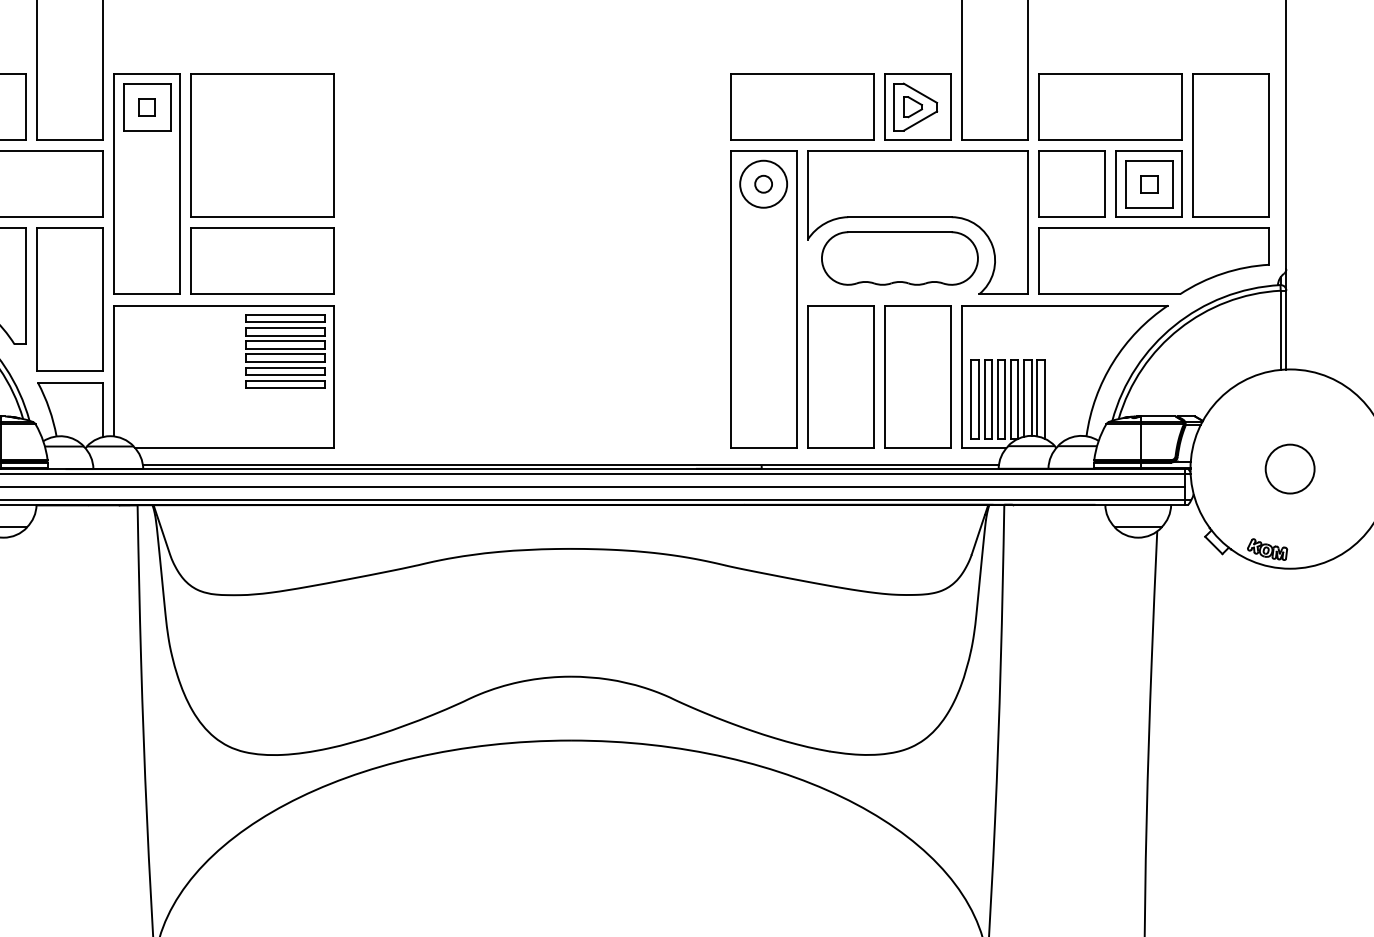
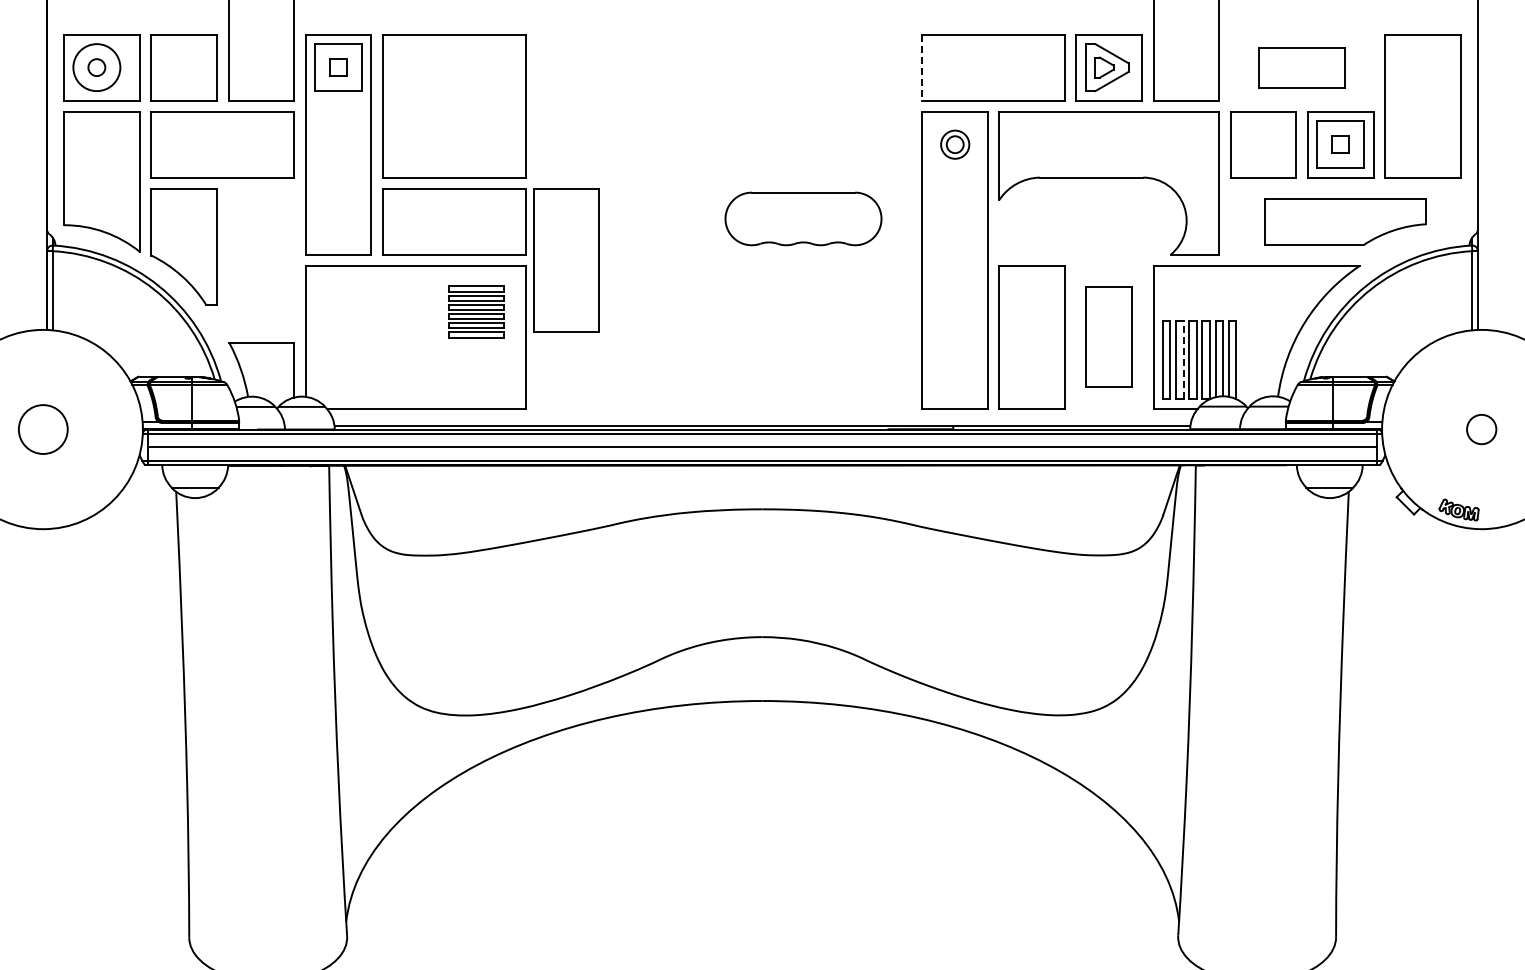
line: (730, 107) -> (922, 67), solid -> dashed
part: (1110, 107) -> (1302, 67), size x0.6
circle: (762, 184) -> (954, 144), size x0.6
part: (899, 258) -> (803, 218), moved
part: (1153, 261) -> (1345, 221), size x0.7
part: (69, 300) -> (566, 260), moved
part: (284, 351) -> (476, 311), size x0.7
part: (916, 377) -> (1108, 337), size x0.7
line: (991, 399) -> (1183, 359), solid -> dashed
circle: (1289, 469) -> (1481, 429), size x0.6

